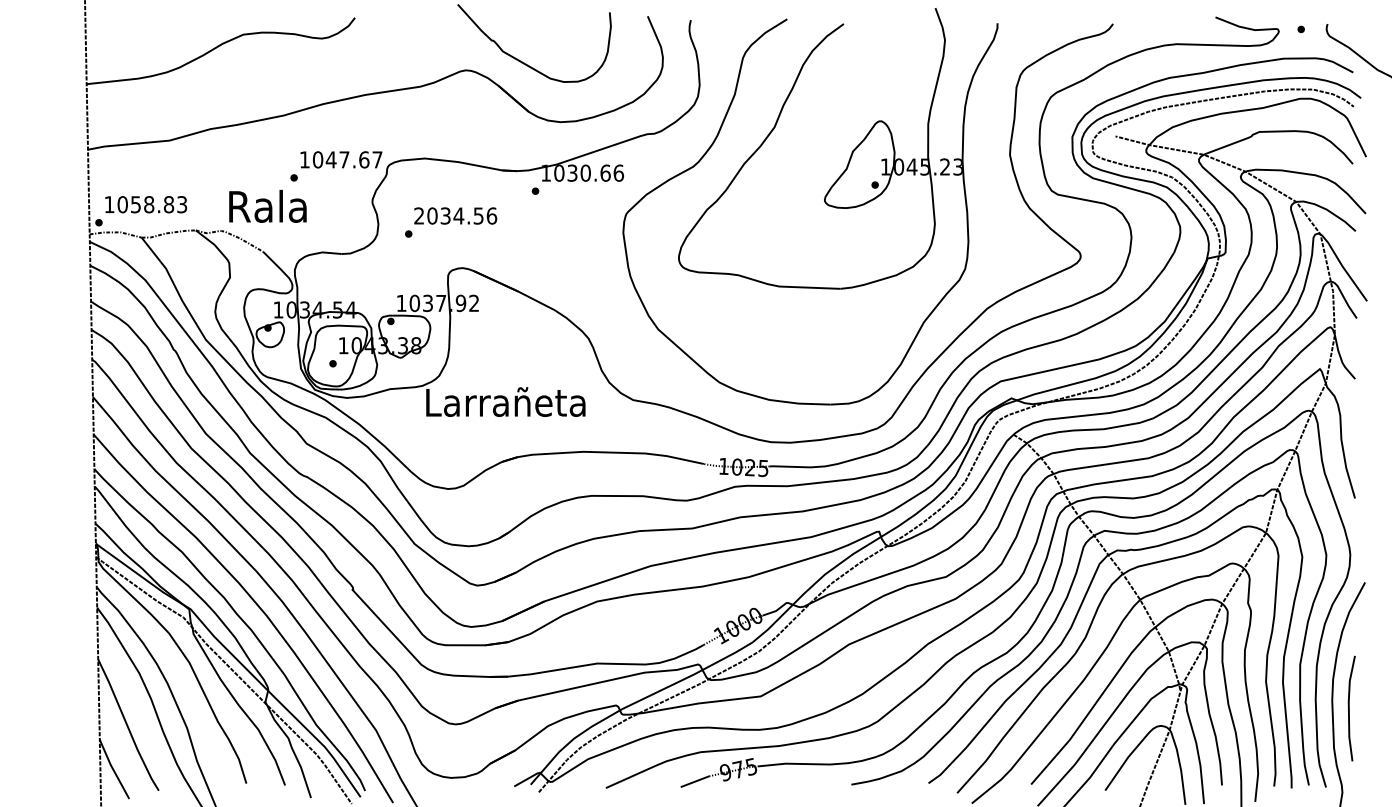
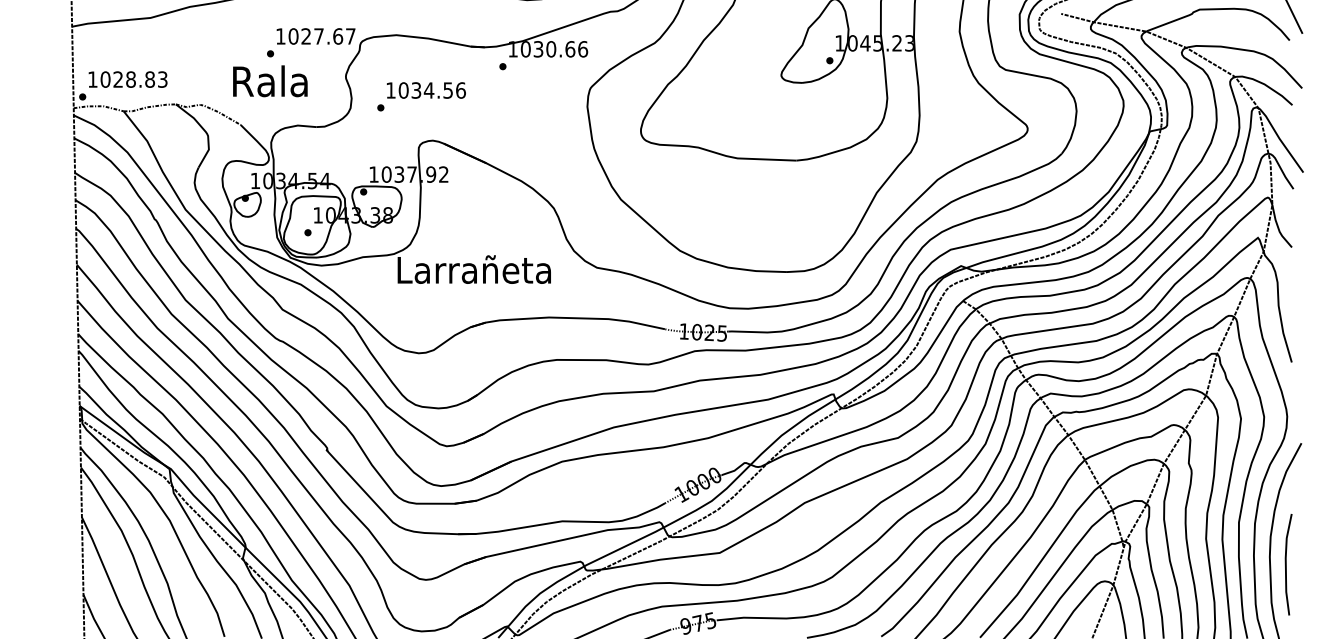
text: (330, 159) -> (305, 36), 1047.67 -> 1027.67
text: (135, 204) -> (117, 79), 1058.83 -> 1028.83
text: (267, 205) -> (269, 80), moved
text: (418, 215) -> (390, 90), 2034.56 -> 1034.56

